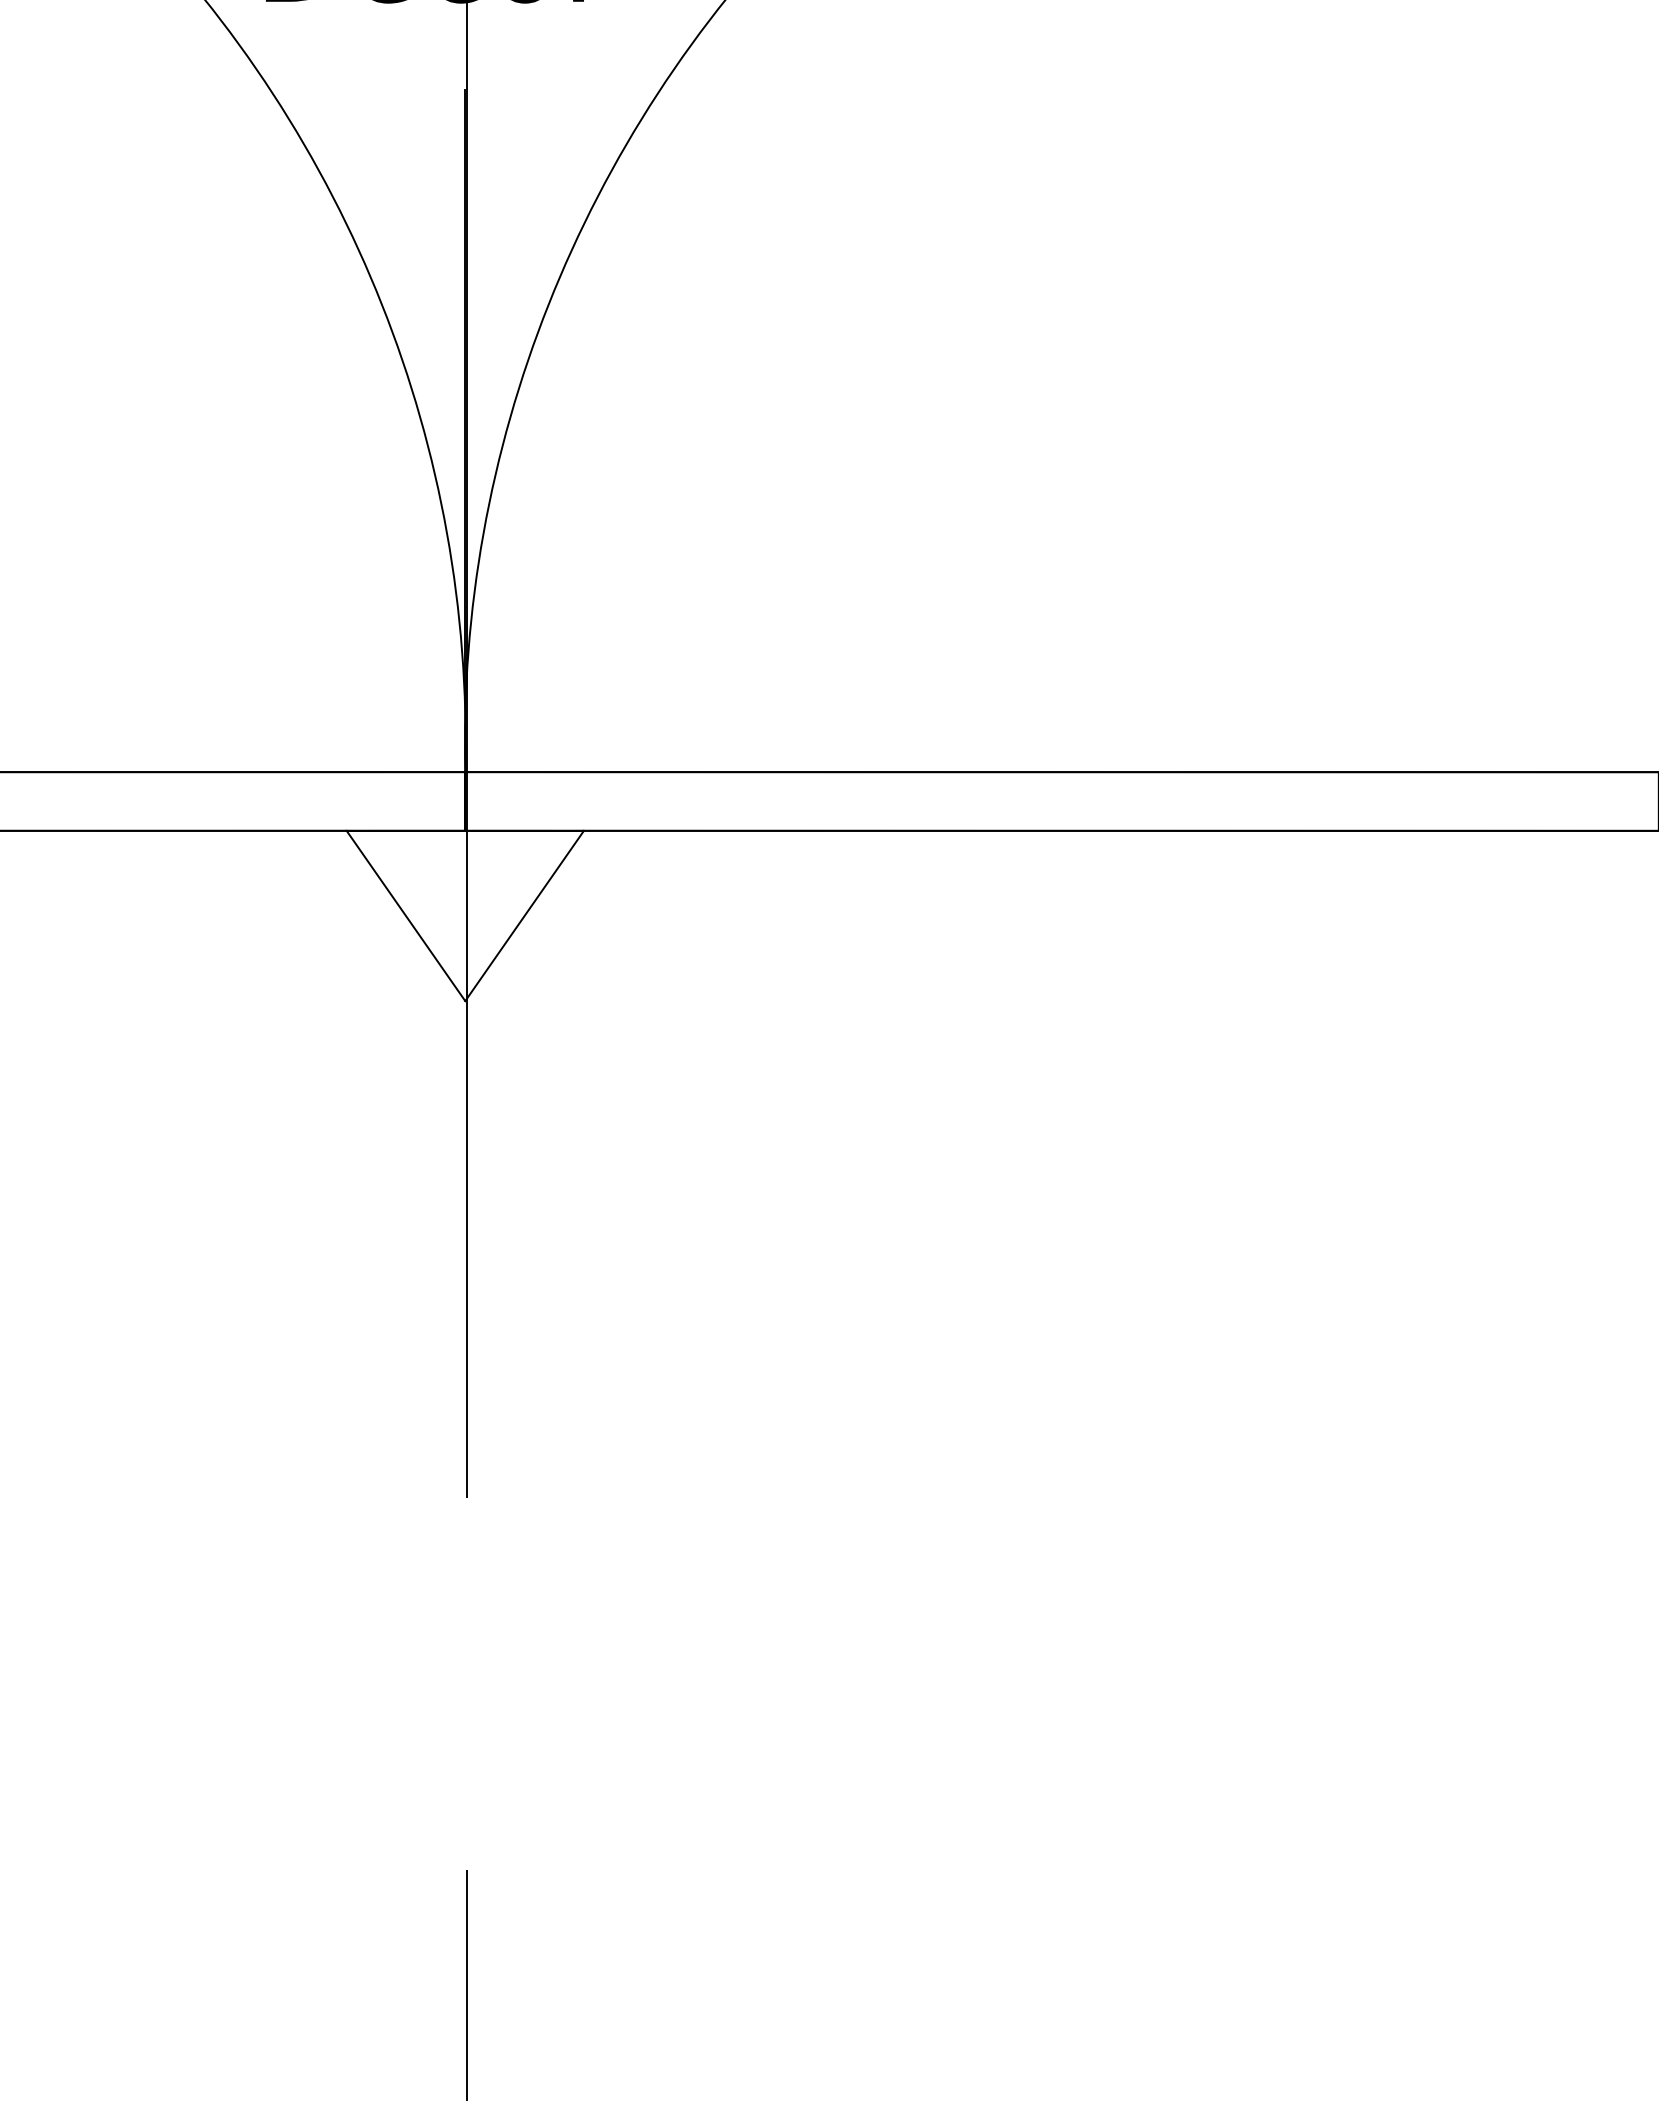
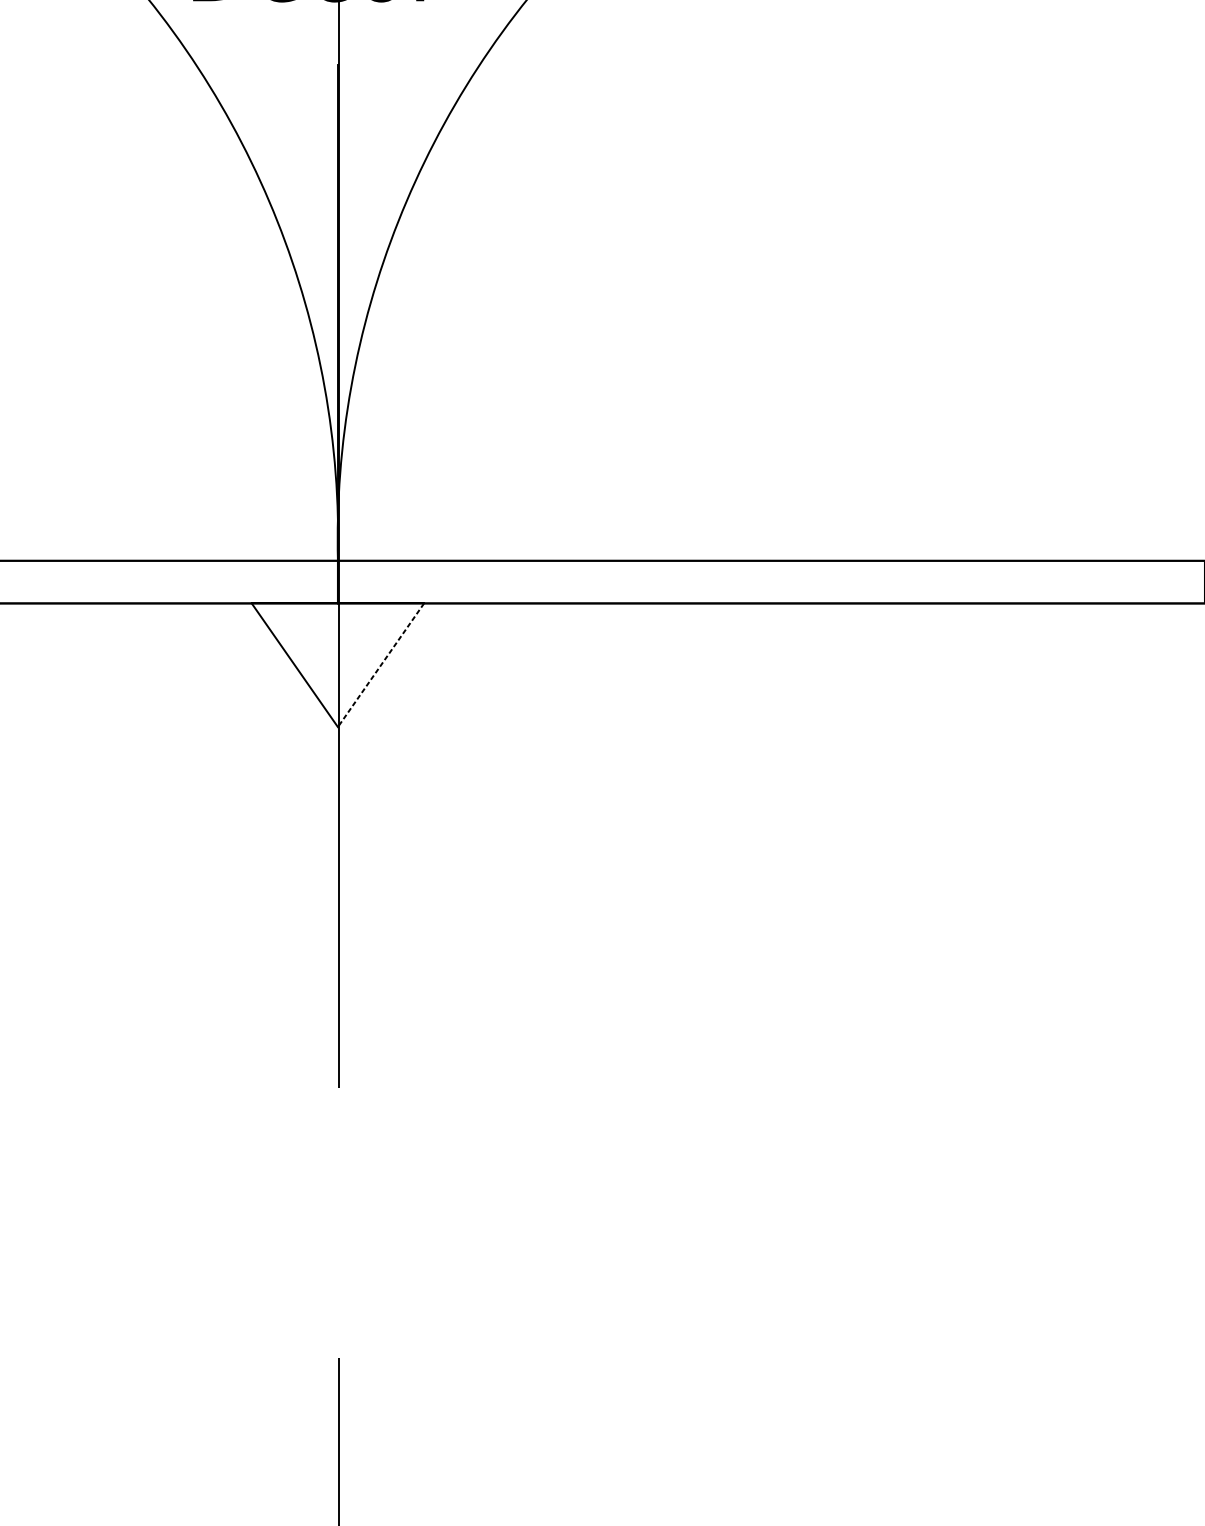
line: (524, 915) -> (380, 664), solid -> dashed

